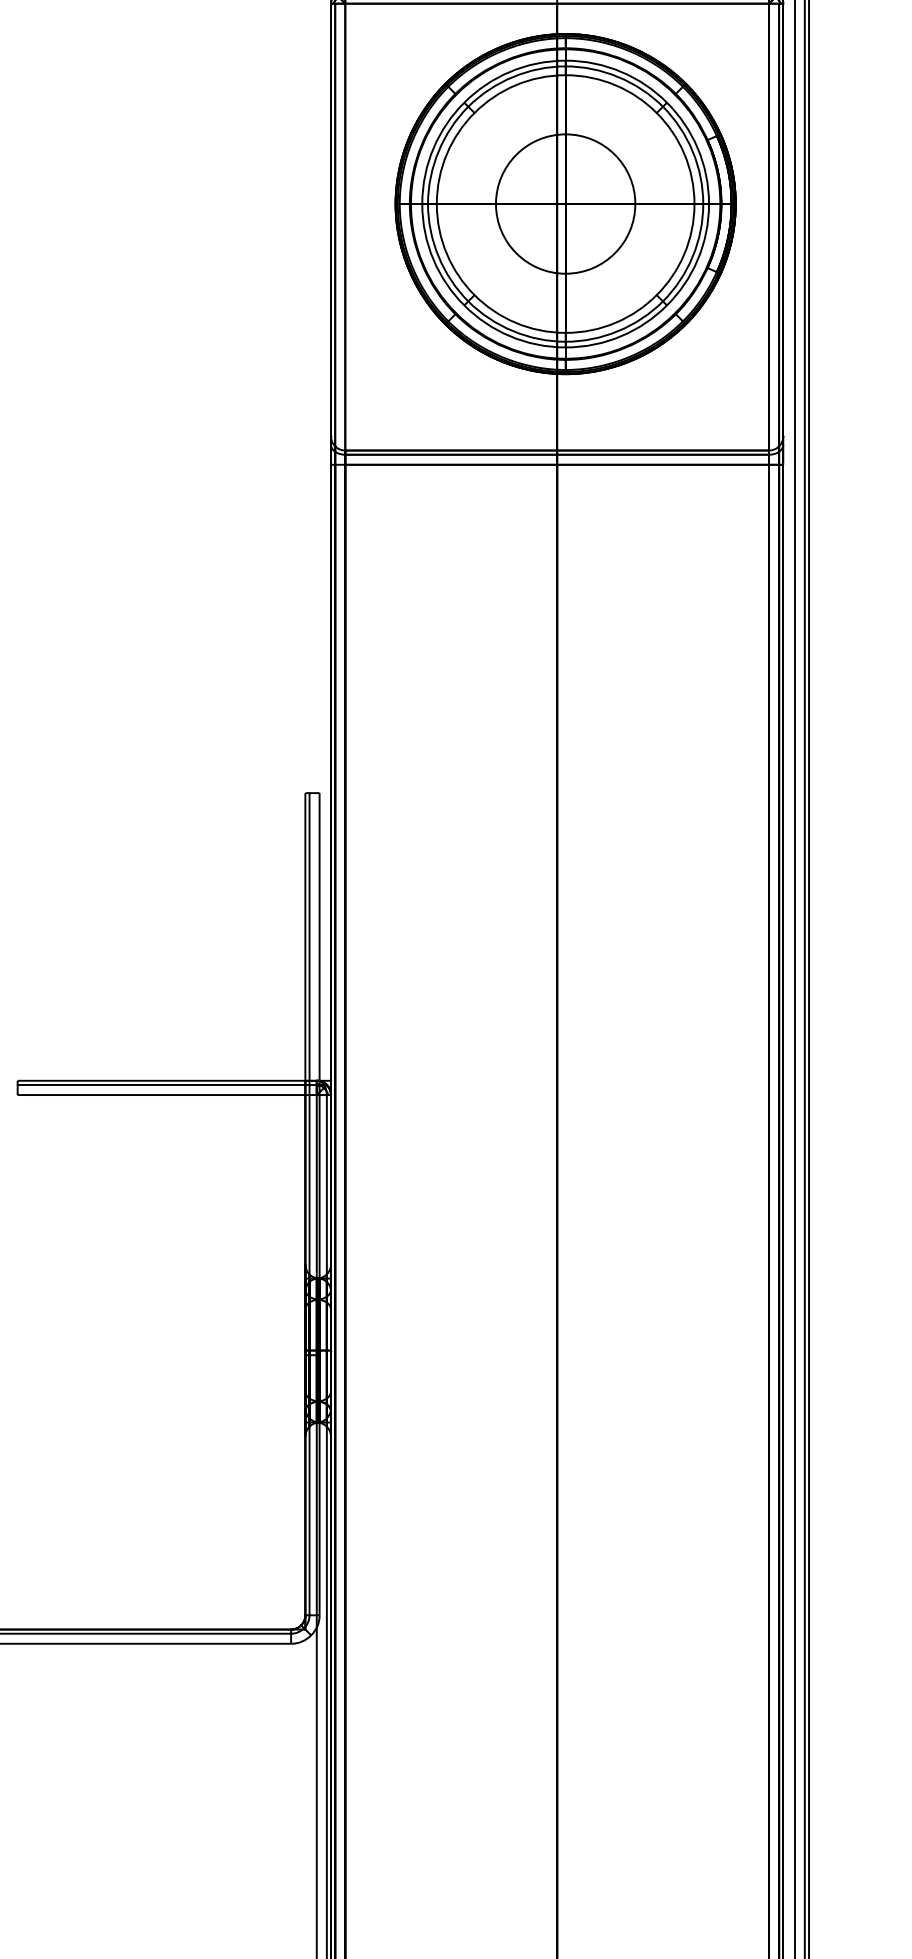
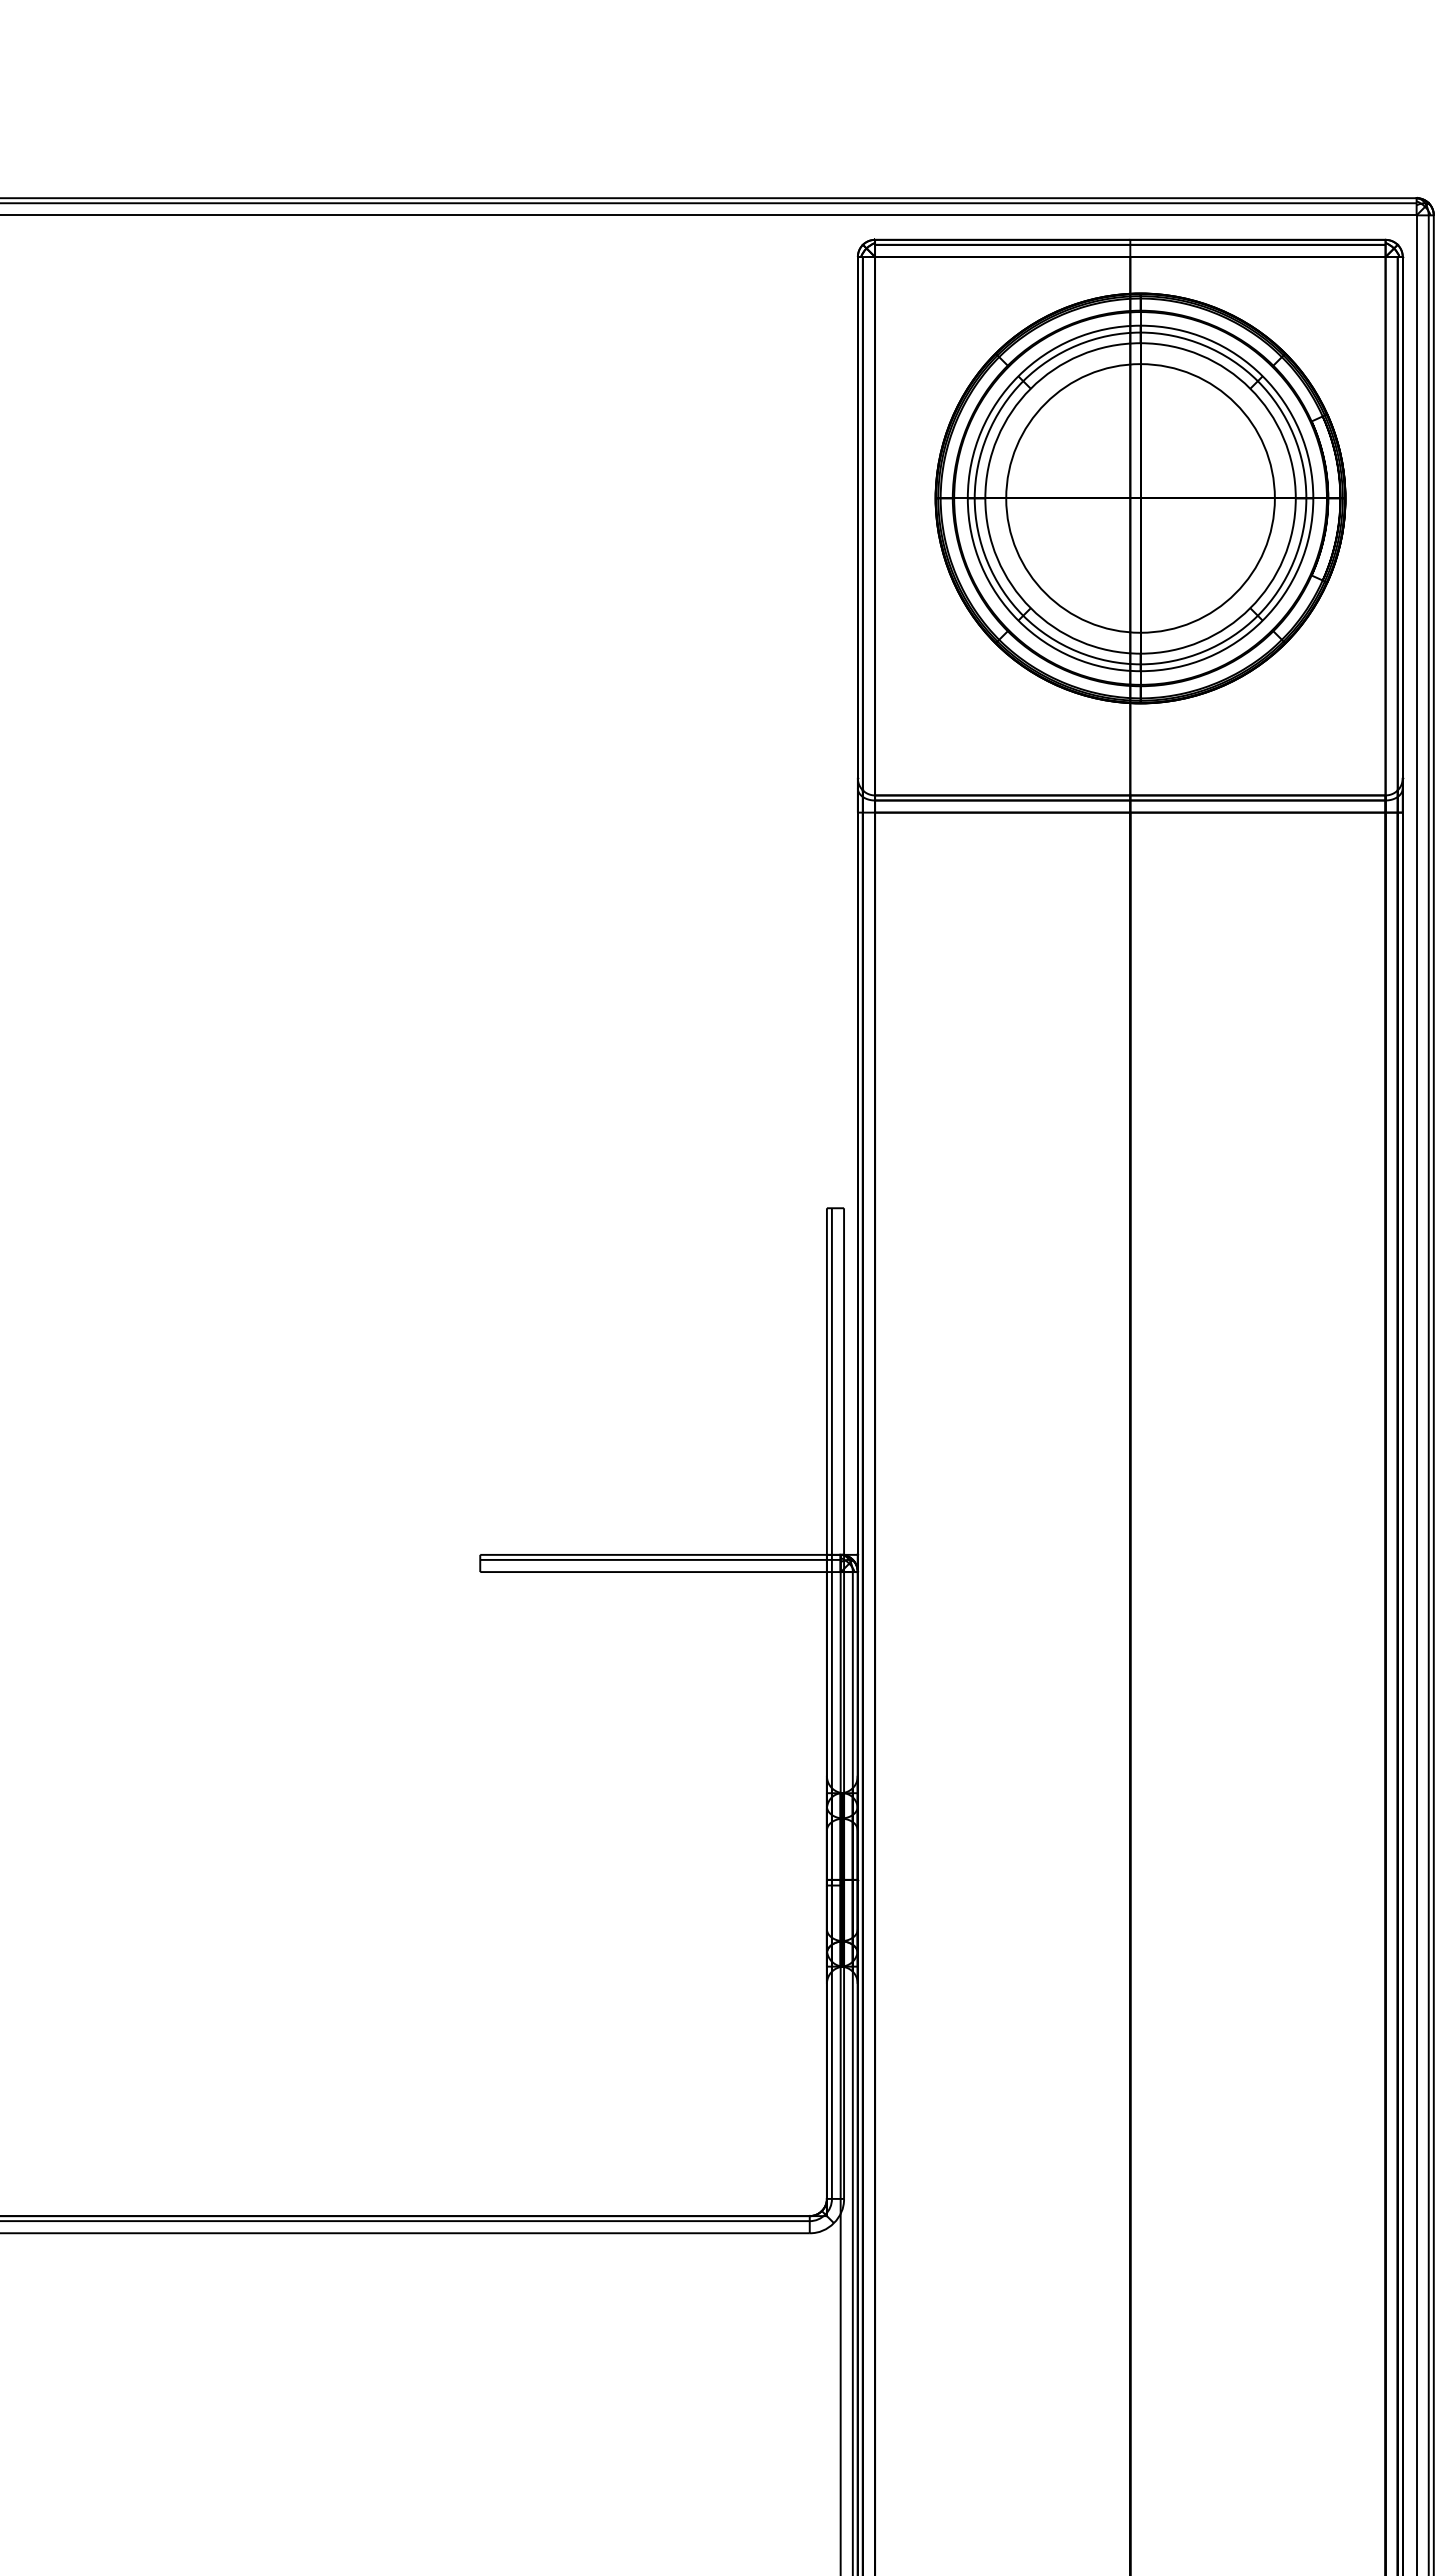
circle: (565, 204) -> (1140, 498), size x1.6

